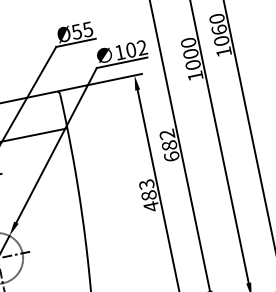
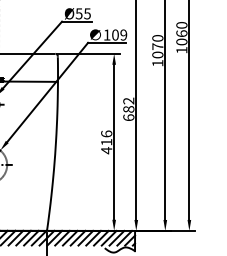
text: (141, 48) -> (123, 35), 102 -> 109
text: (190, 53) -> (157, 46), 1000 -> 1070
text: (147, 189) -> (106, 137), 483 -> 416

